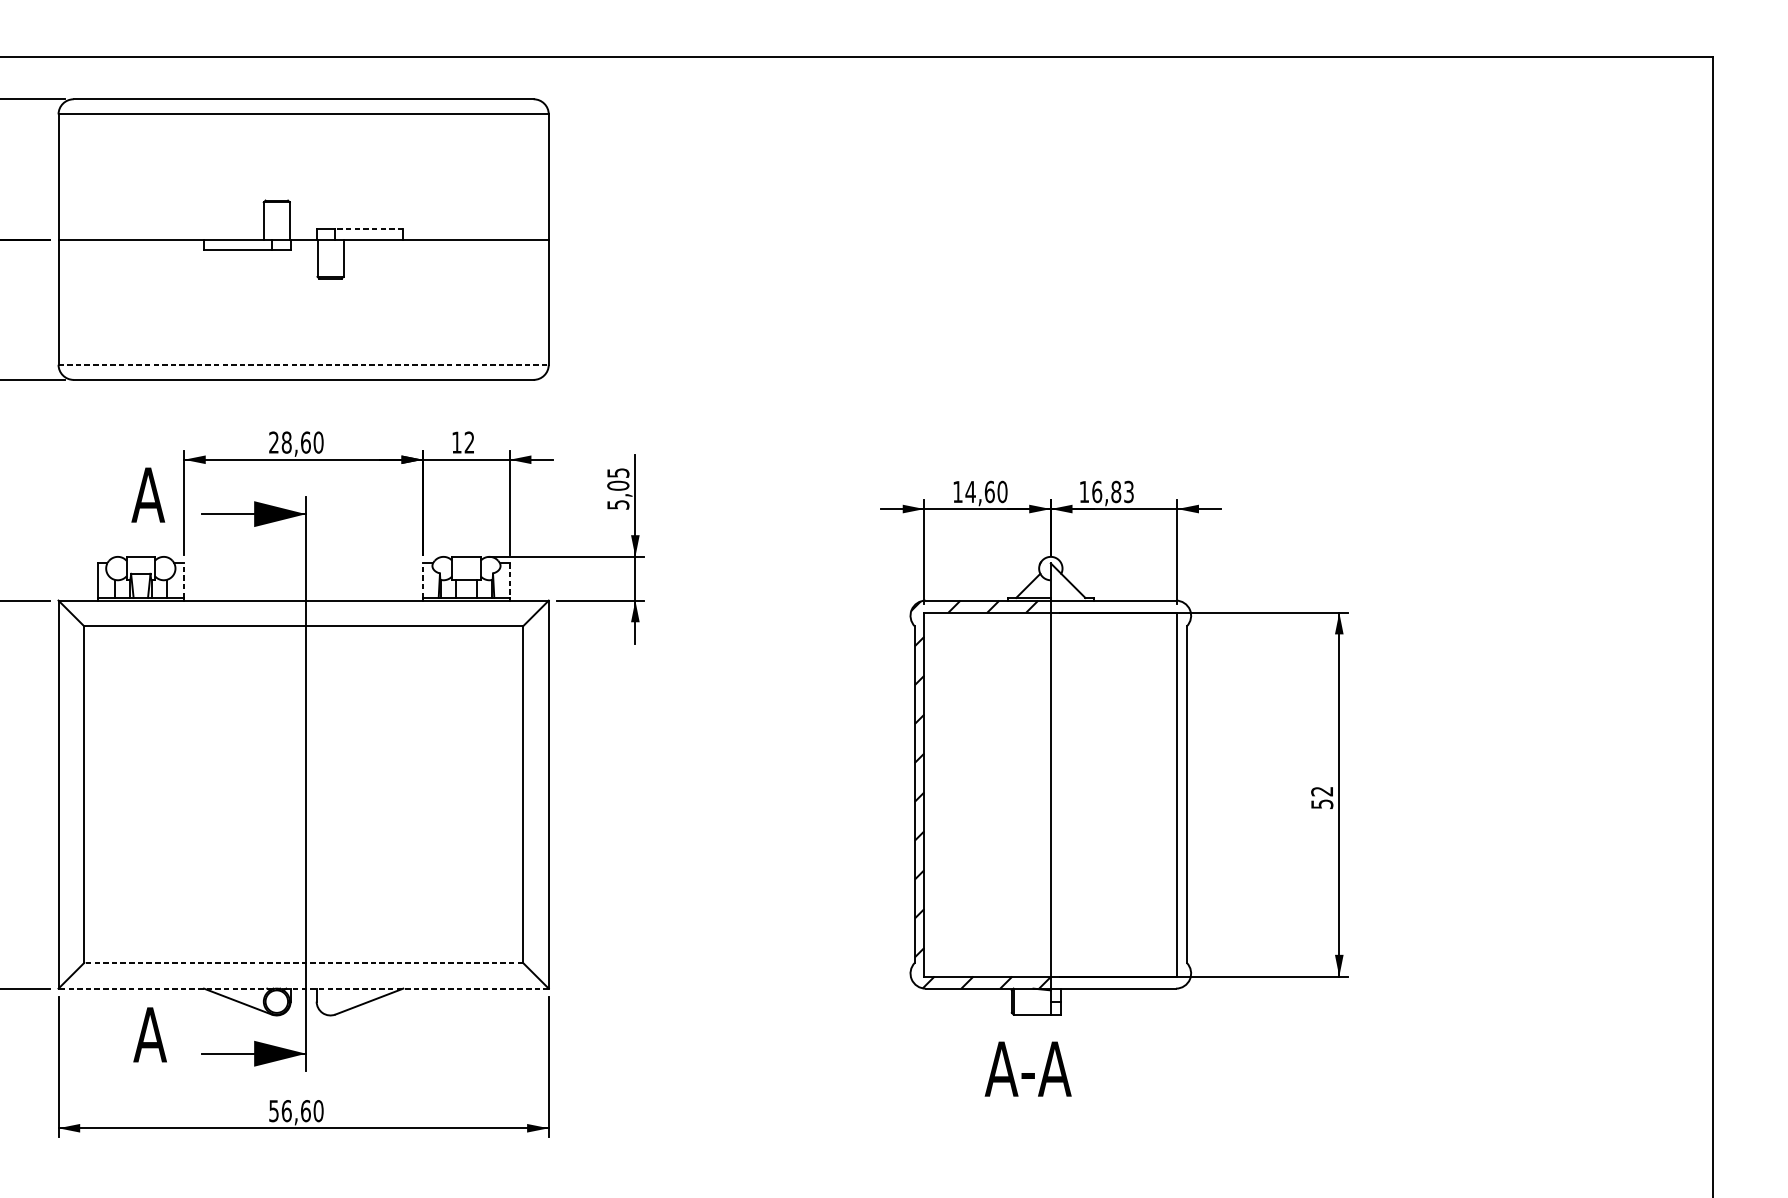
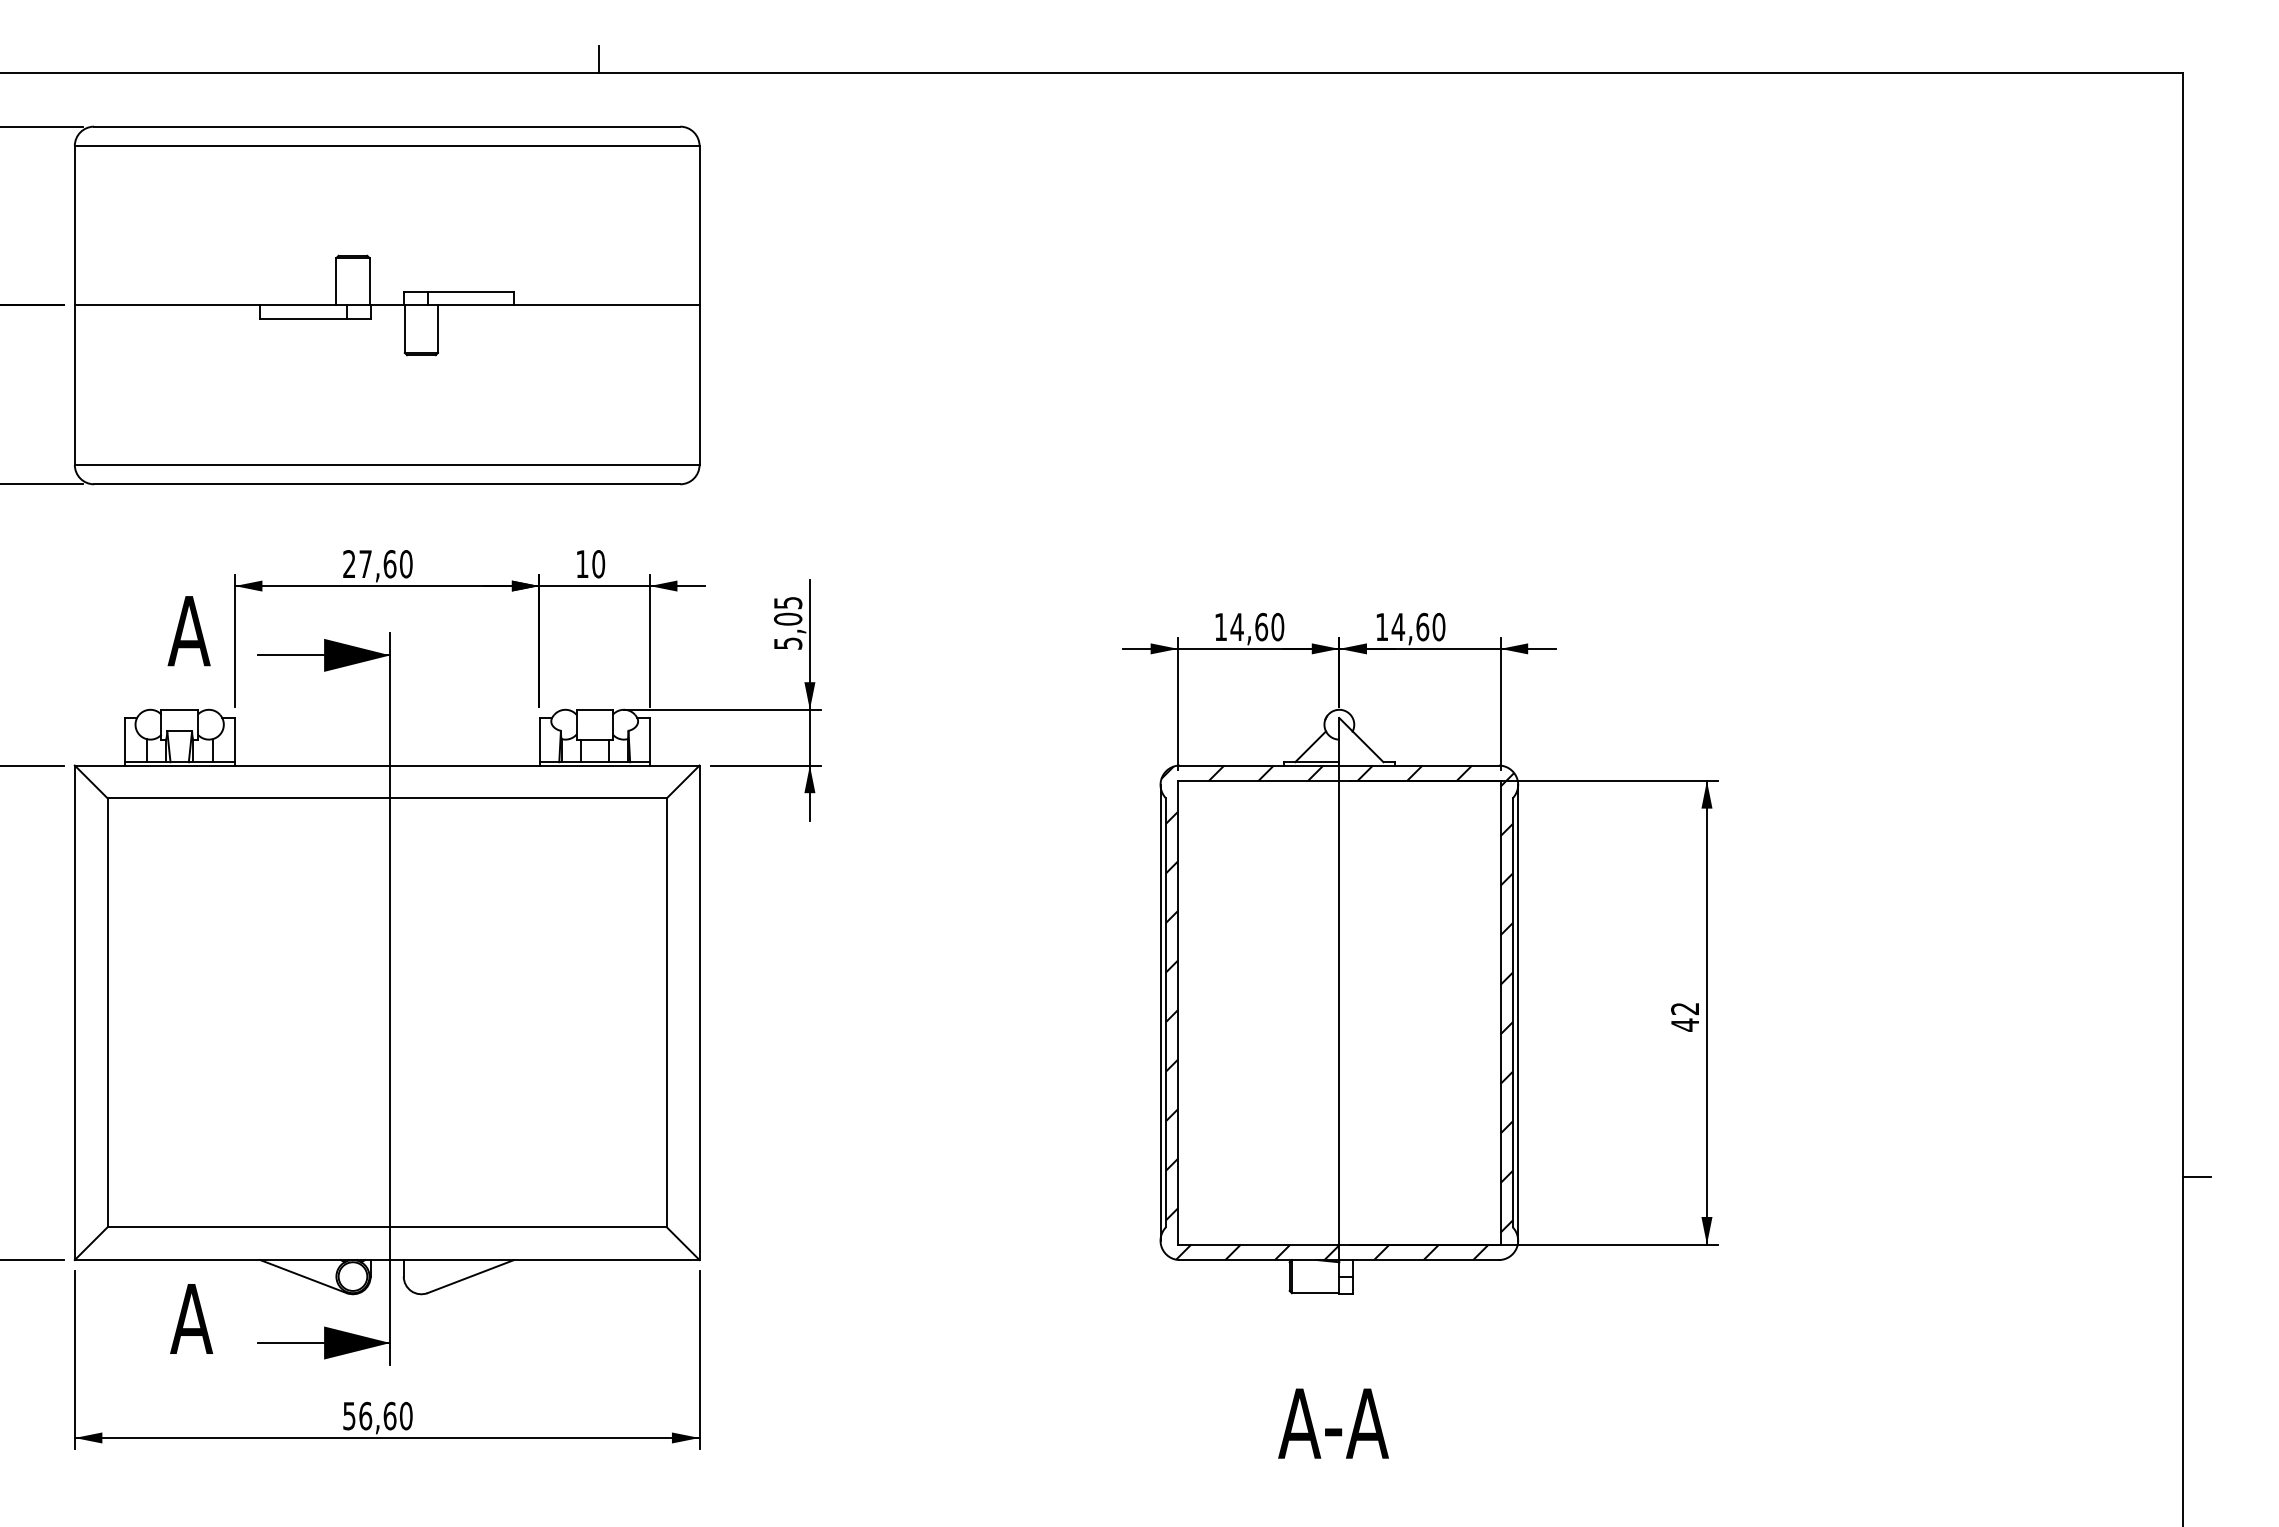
line: (470, 46) -> (599, 59), added
line: (369, 229) -> (470, 292), dashed -> solid
line: (303, 364) -> (387, 464), dashed -> solid
text: (286, 442) -> (365, 564), 28,60 -> 27,60
text: (469, 442) -> (598, 564), 12 -> 10
text: (1112, 491) -> (1418, 626), 16,83 -> 14,60
line: (183, 580) -> (234, 739), dashed -> solid
line: (423, 580) -> (539, 739), dashed -> solid
line: (509, 580) -> (649, 740), dashed -> solid
line: (910, 794) -> (1160, 1012), added
hatch: (1119, 794) -> (1426, 1012), added
line: (1191, 794) -> (1518, 1012), added
text: (1322, 803) -> (1685, 1024), 52 -> 42
line: (1723, 923) -> (2196, 1177), added
line: (303, 963) -> (387, 1227), dashed -> solid
line: (303, 988) -> (386, 1260), dashed -> solid
text: (1028, 1069) -> (1333, 1423), moved

